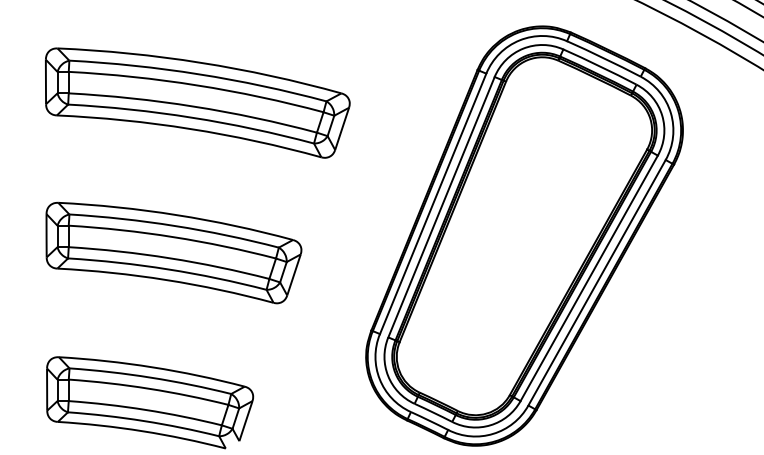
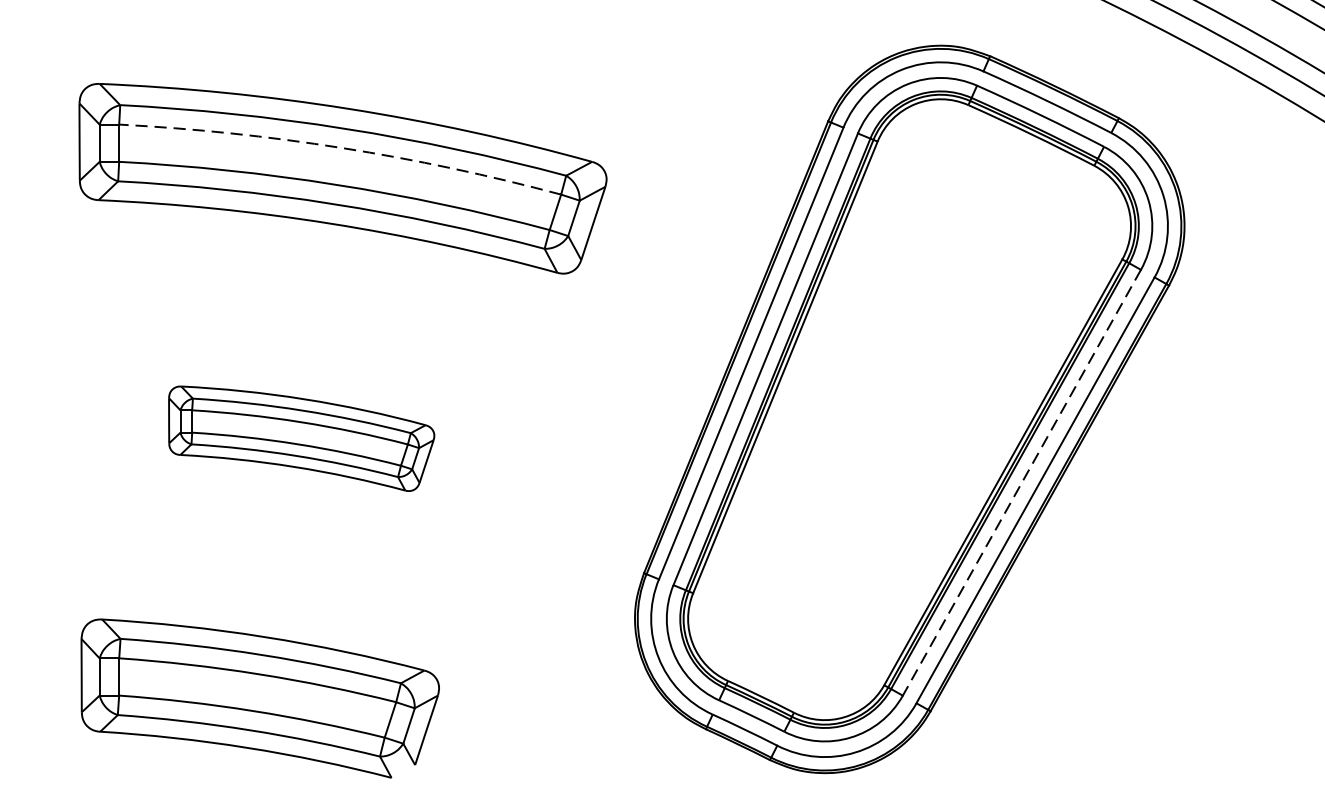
arc: (197, 85) -> (342, 148), solid -> dashed
part: (173, 252) -> (300, 437), size x0.6
line: (589, 278) -> (1022, 482), solid -> dashed

